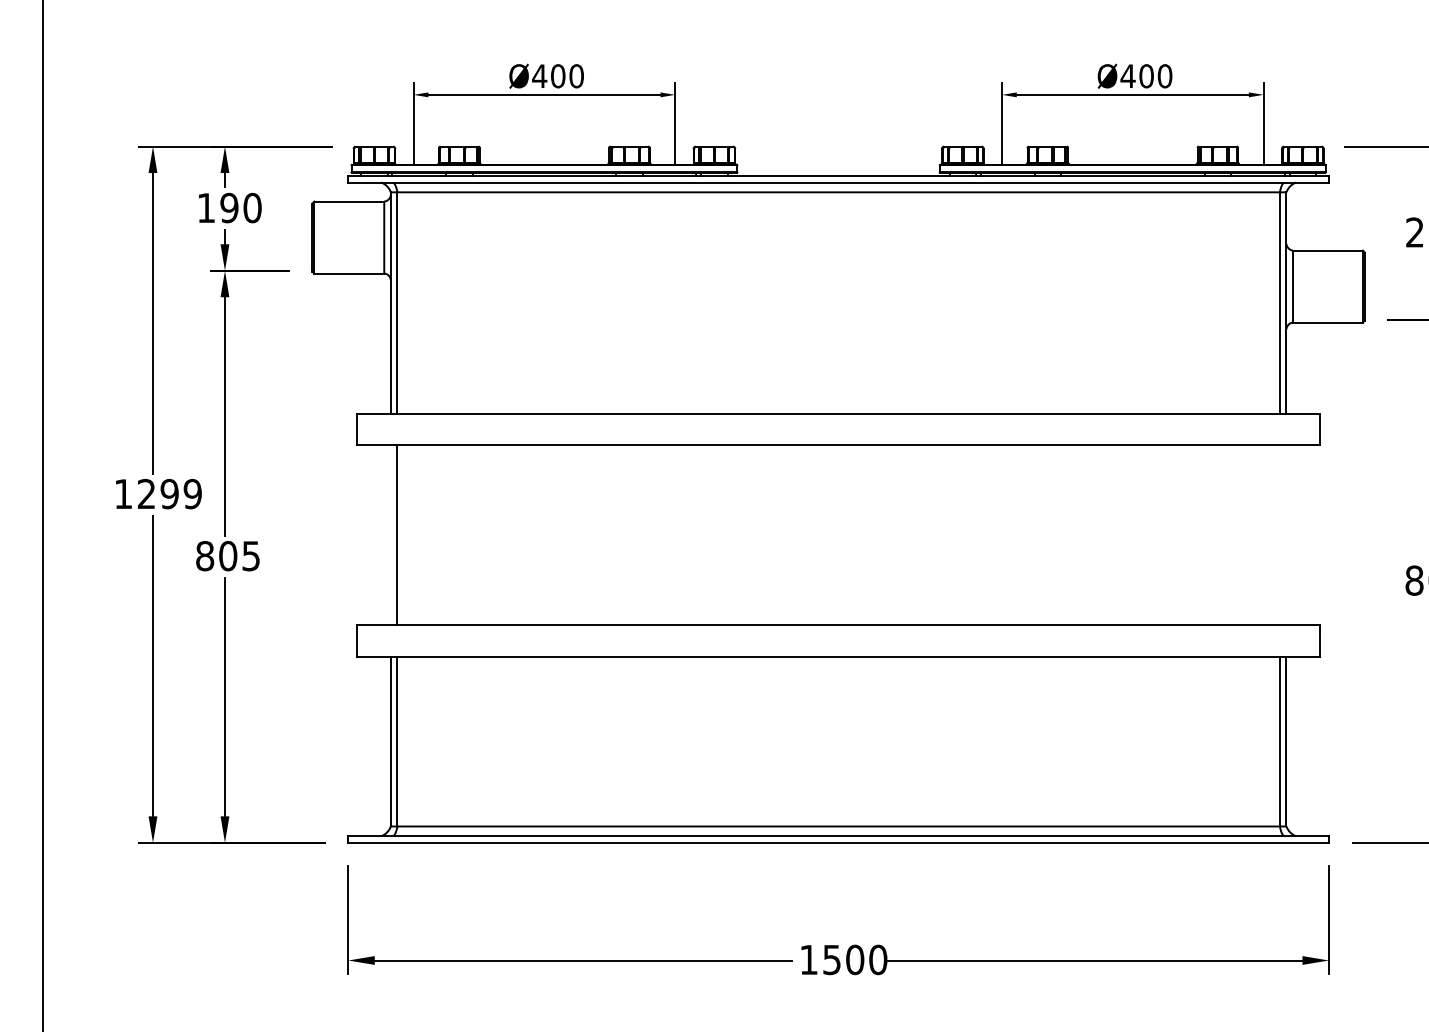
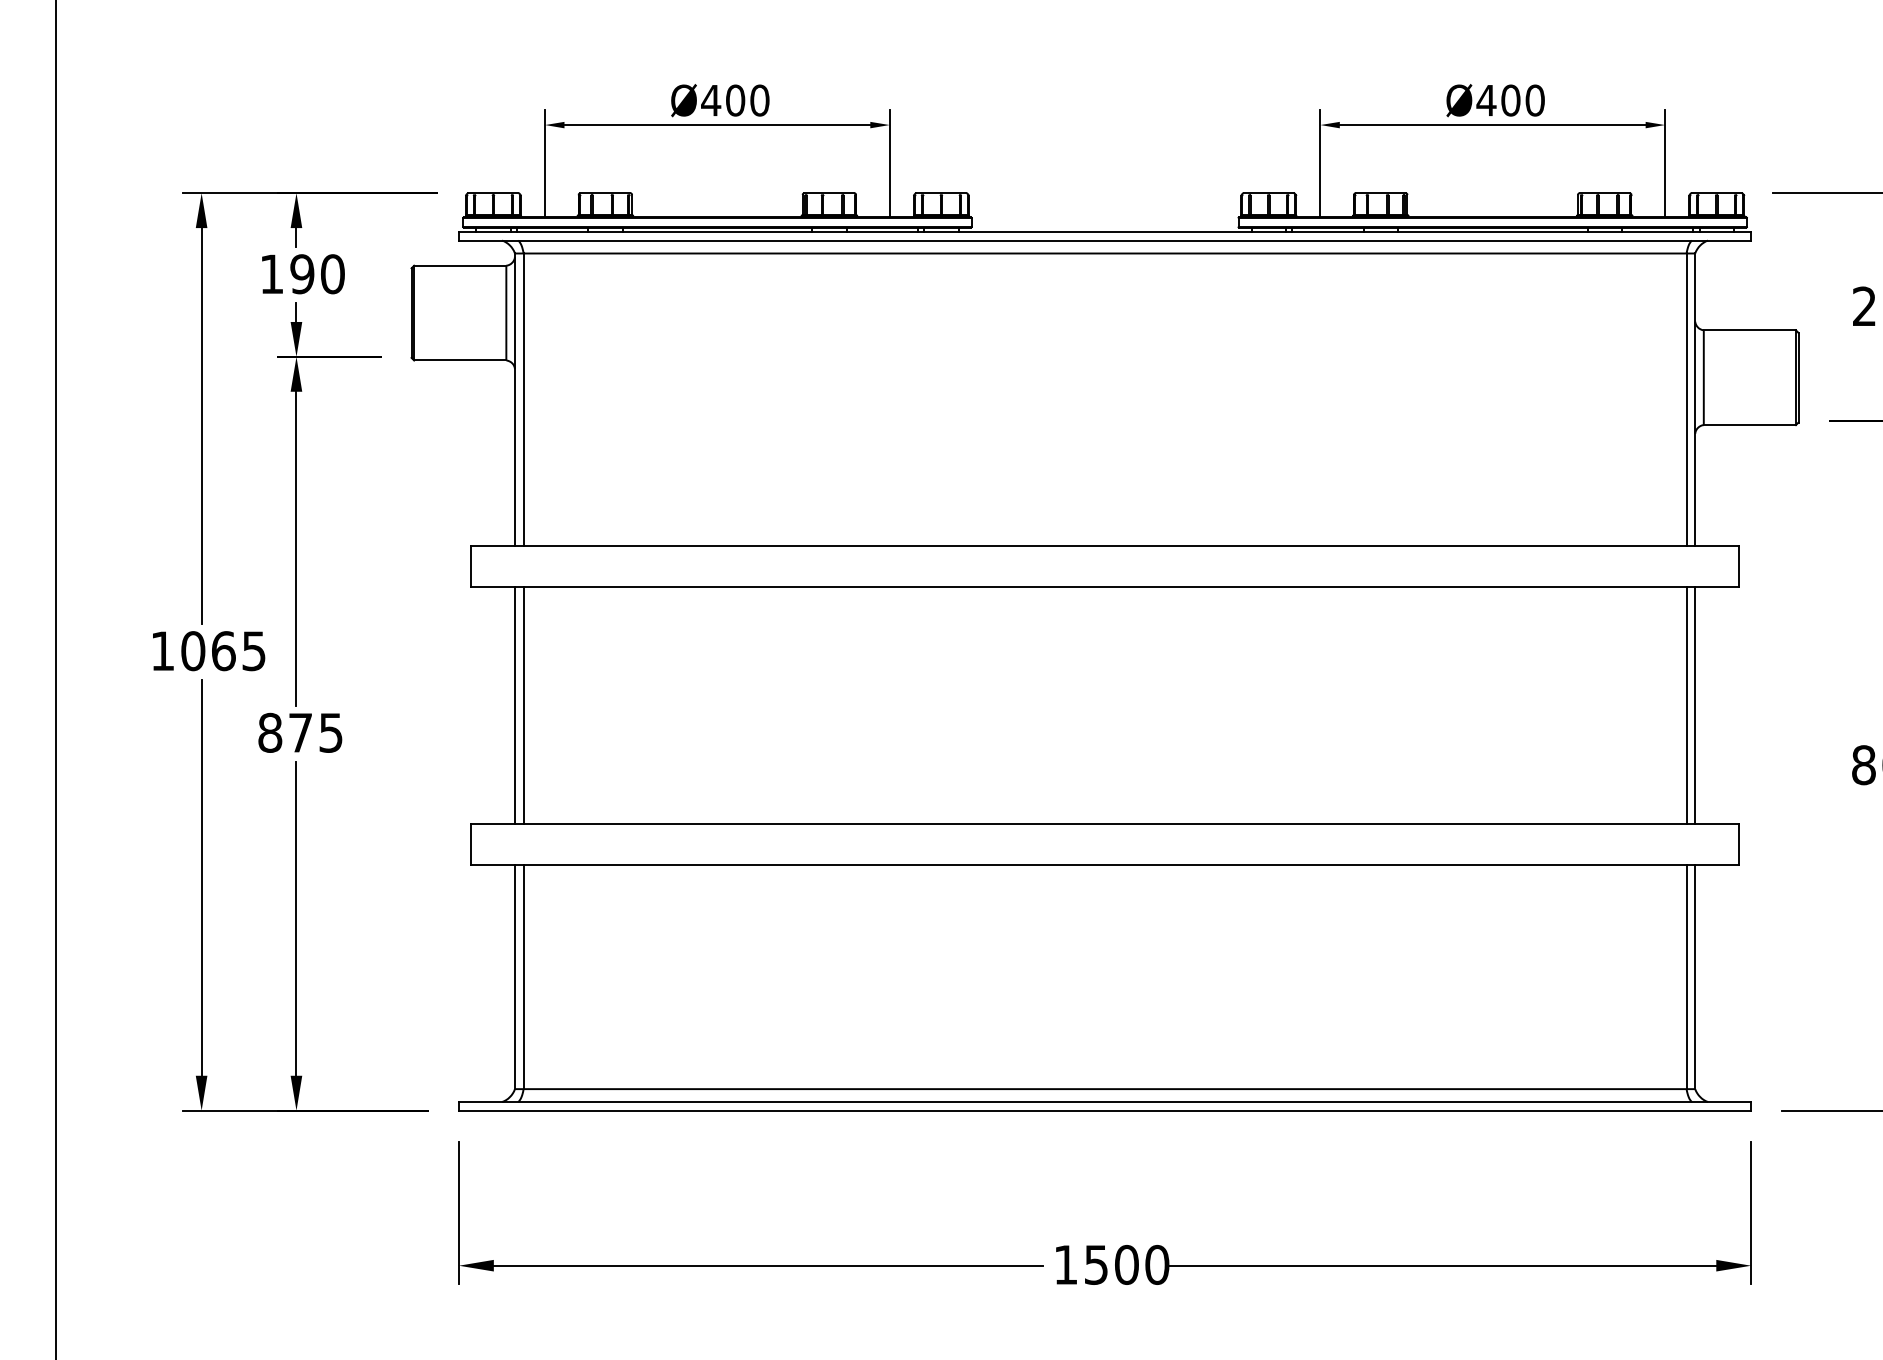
text: (169, 494) -> (223, 651), 1299 -> 1065
line: (390, 534) -> (514, 704), added
line: (1279, 534) -> (1686, 704), added
line: (1286, 534) -> (1695, 704), added
text: (228, 555) -> (300, 732), 805 -> 875

